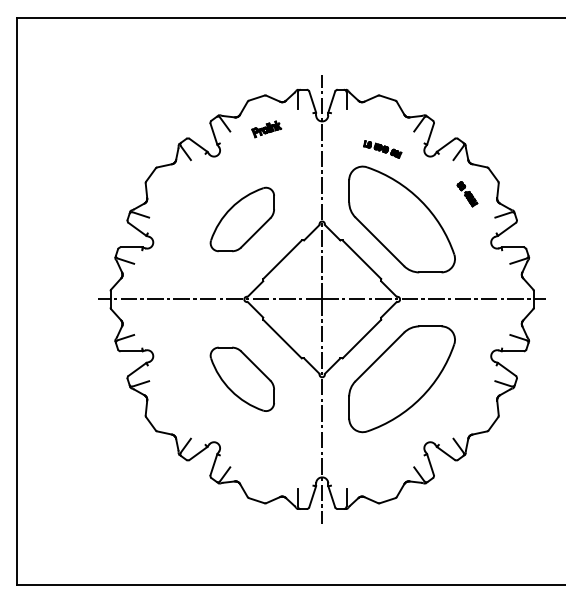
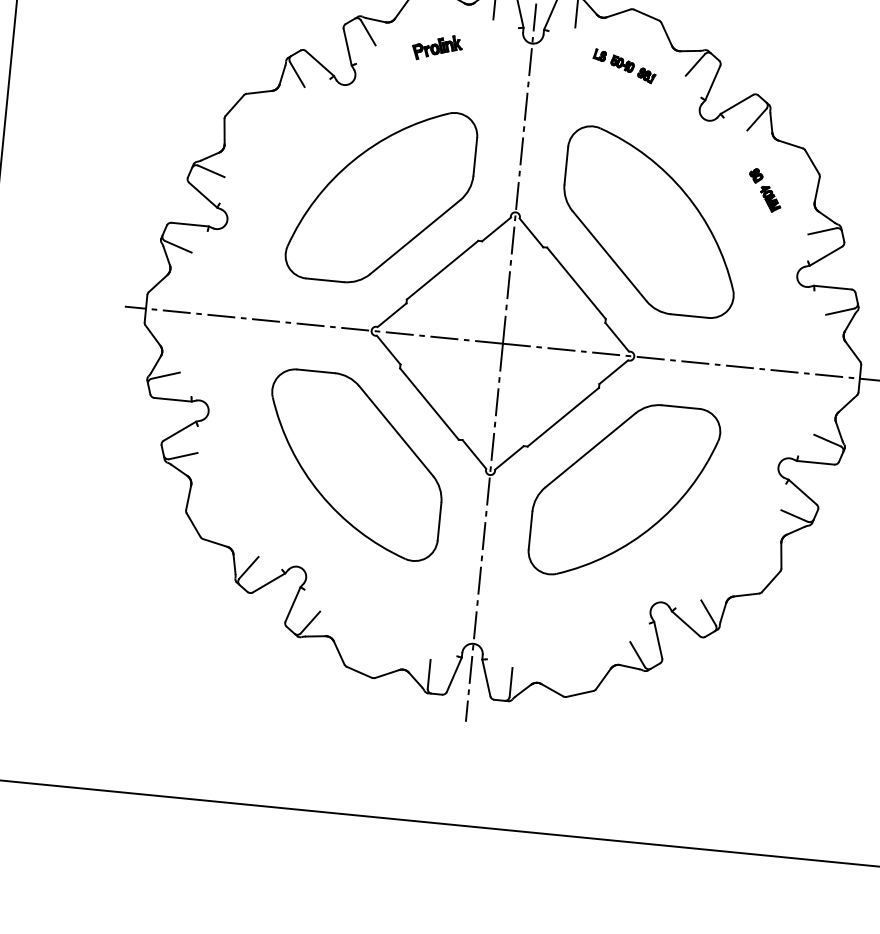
part: (382, 149) -> (624, 66), moved
part: (242, 219) -> (381, 195), size x1.67
part: (242, 379) -> (355, 465), size x1.67

